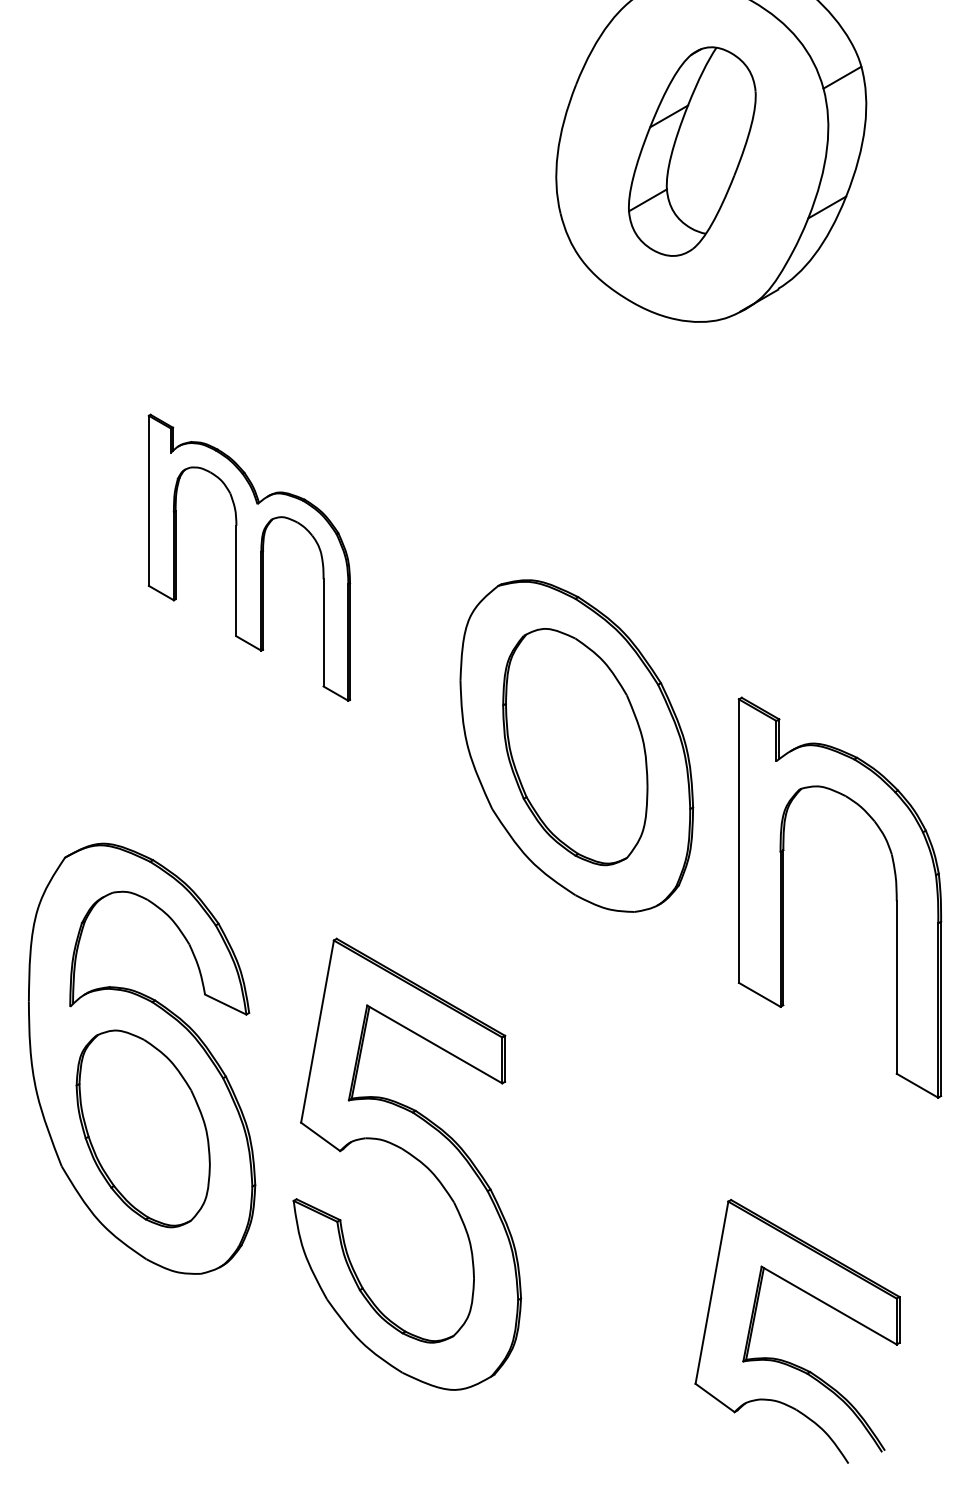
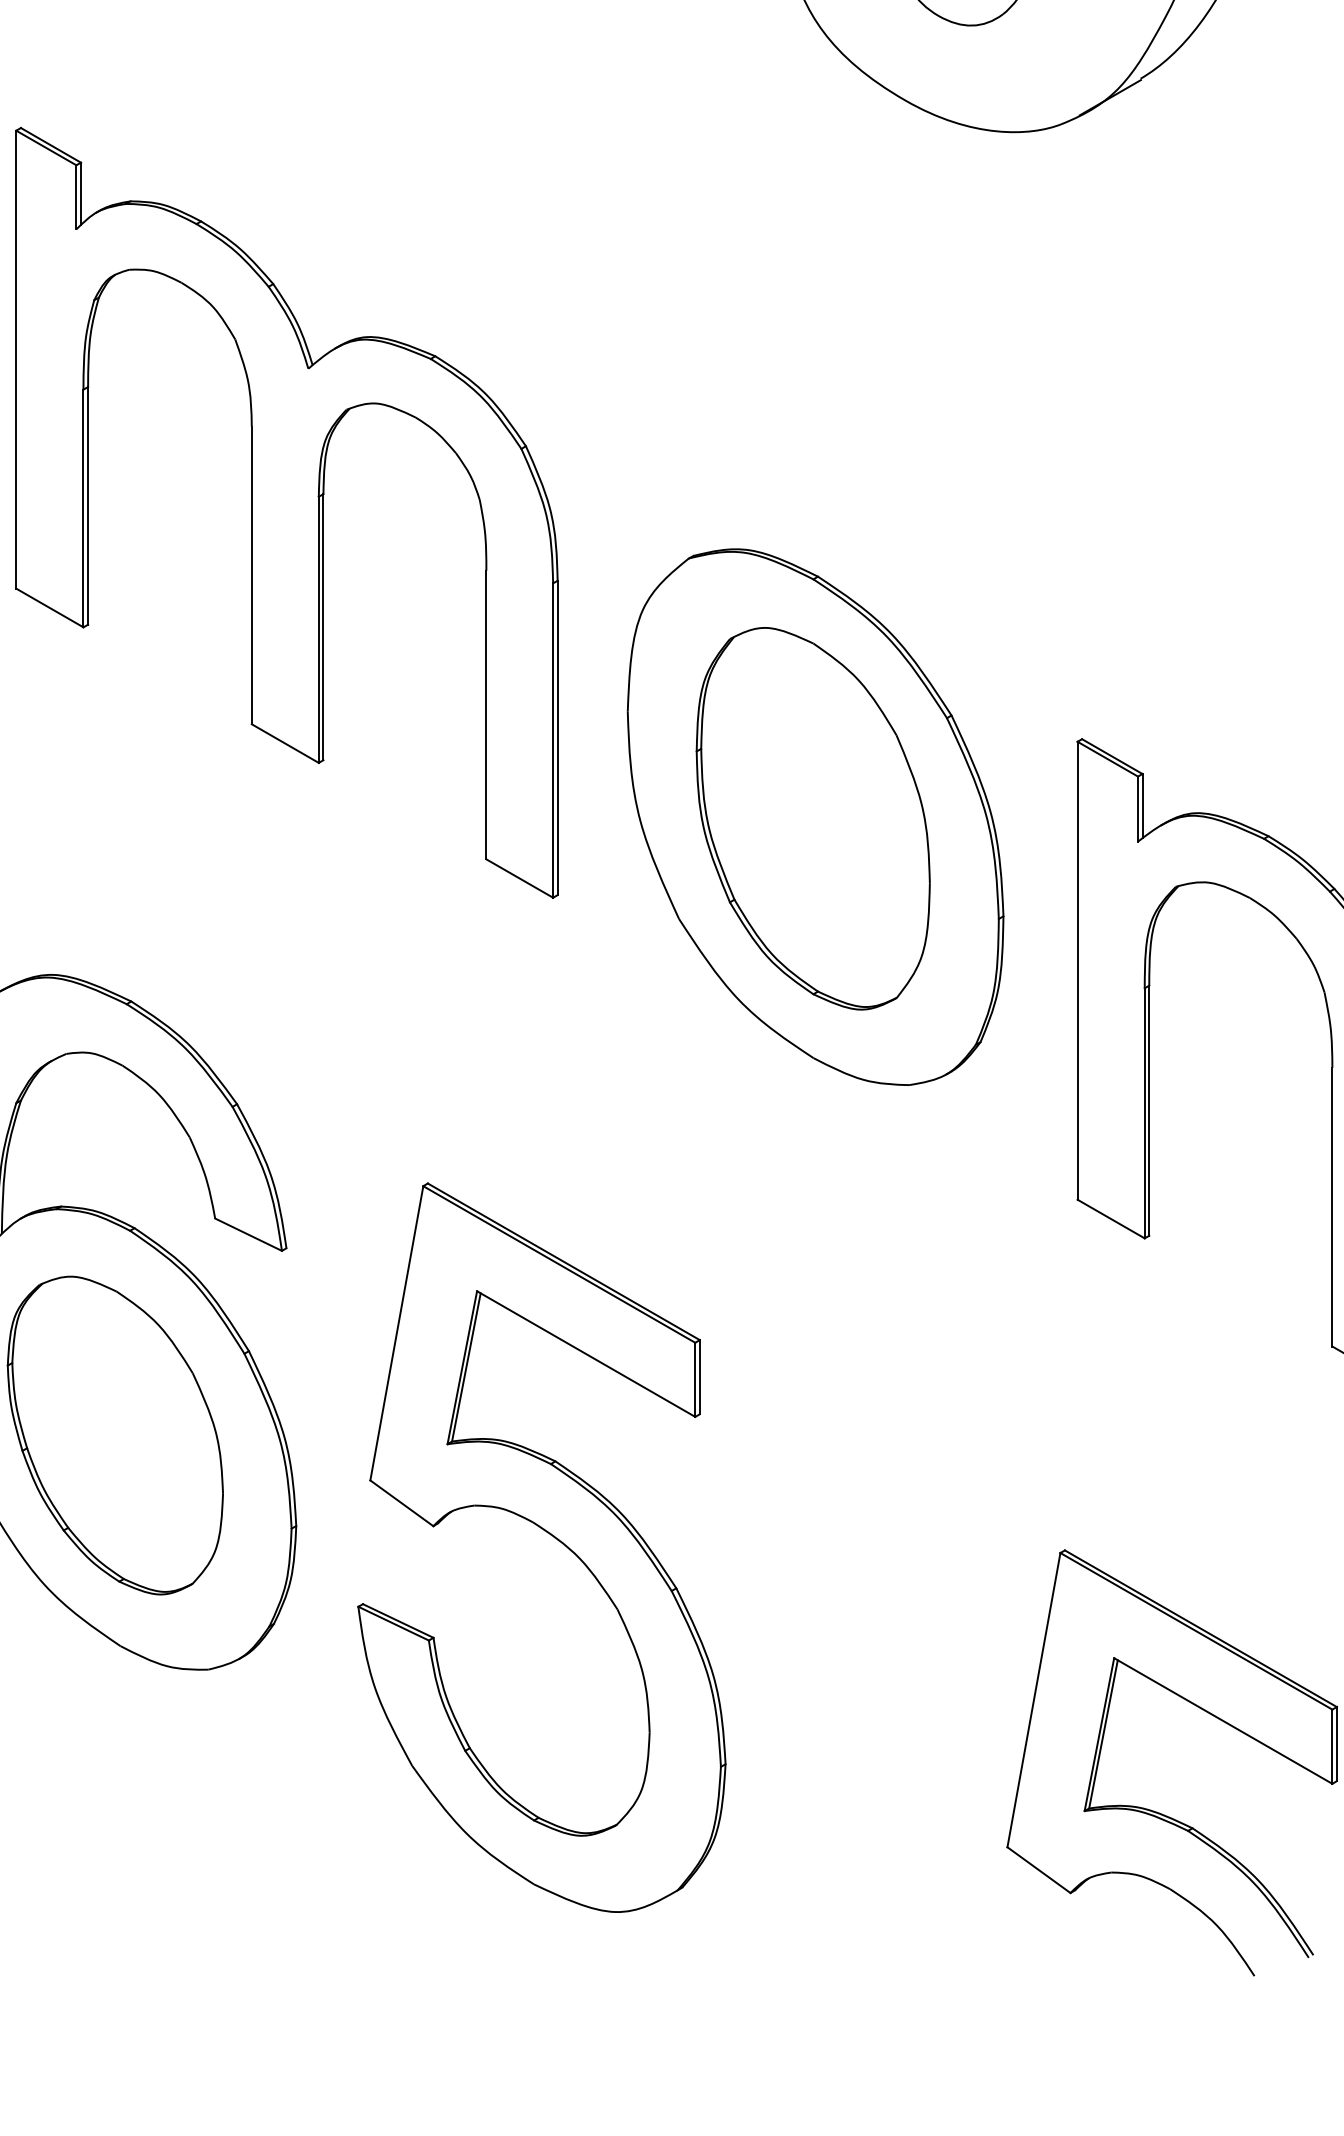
part: (249, 557) -> (286, 512), size x1.67
part: (412, 1157) -> (550, 1536), moved

